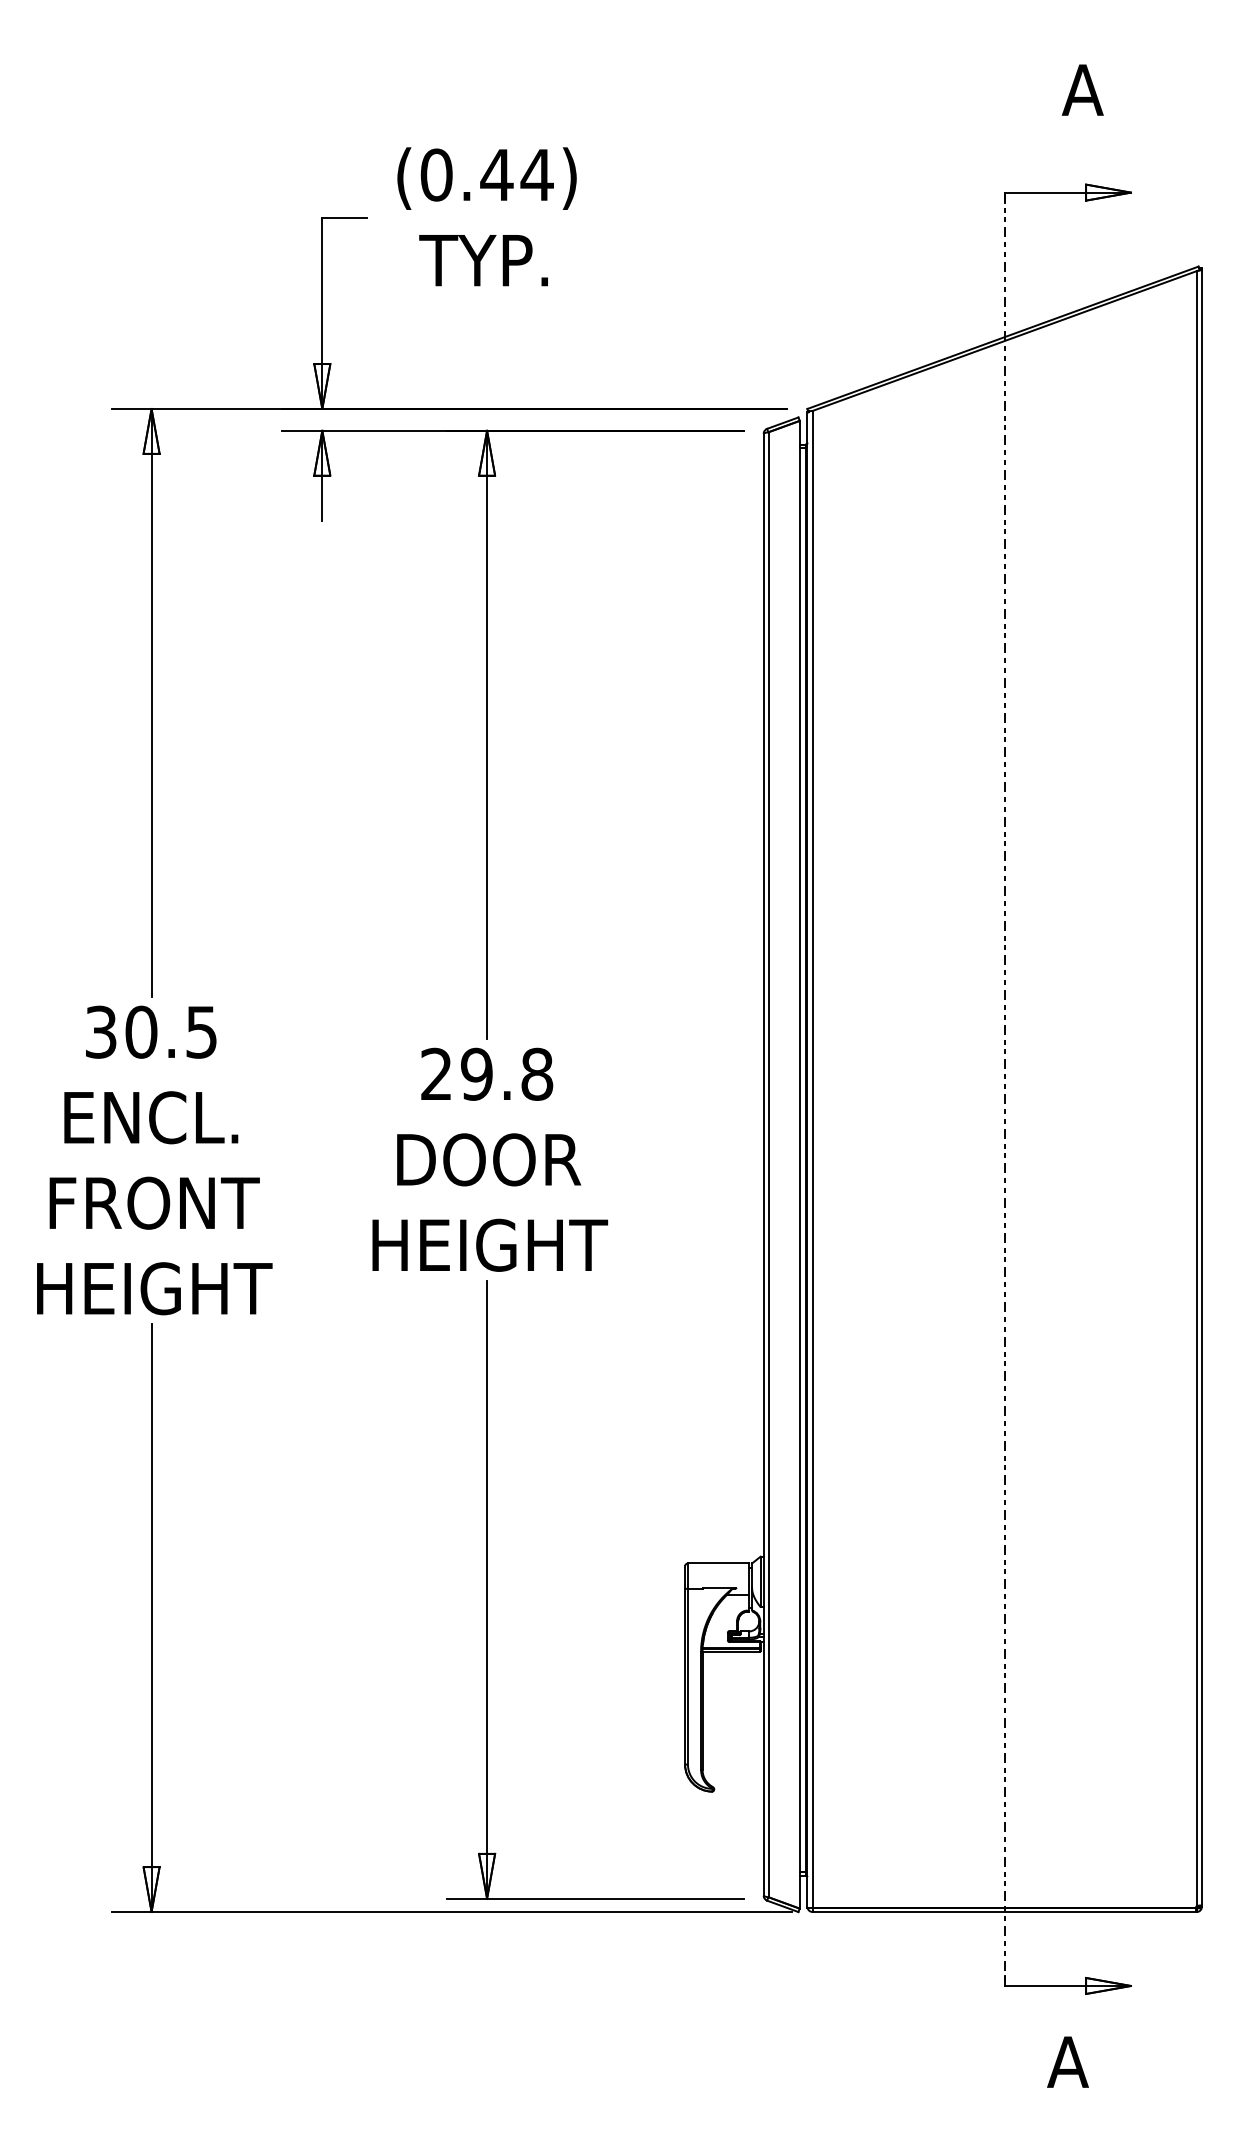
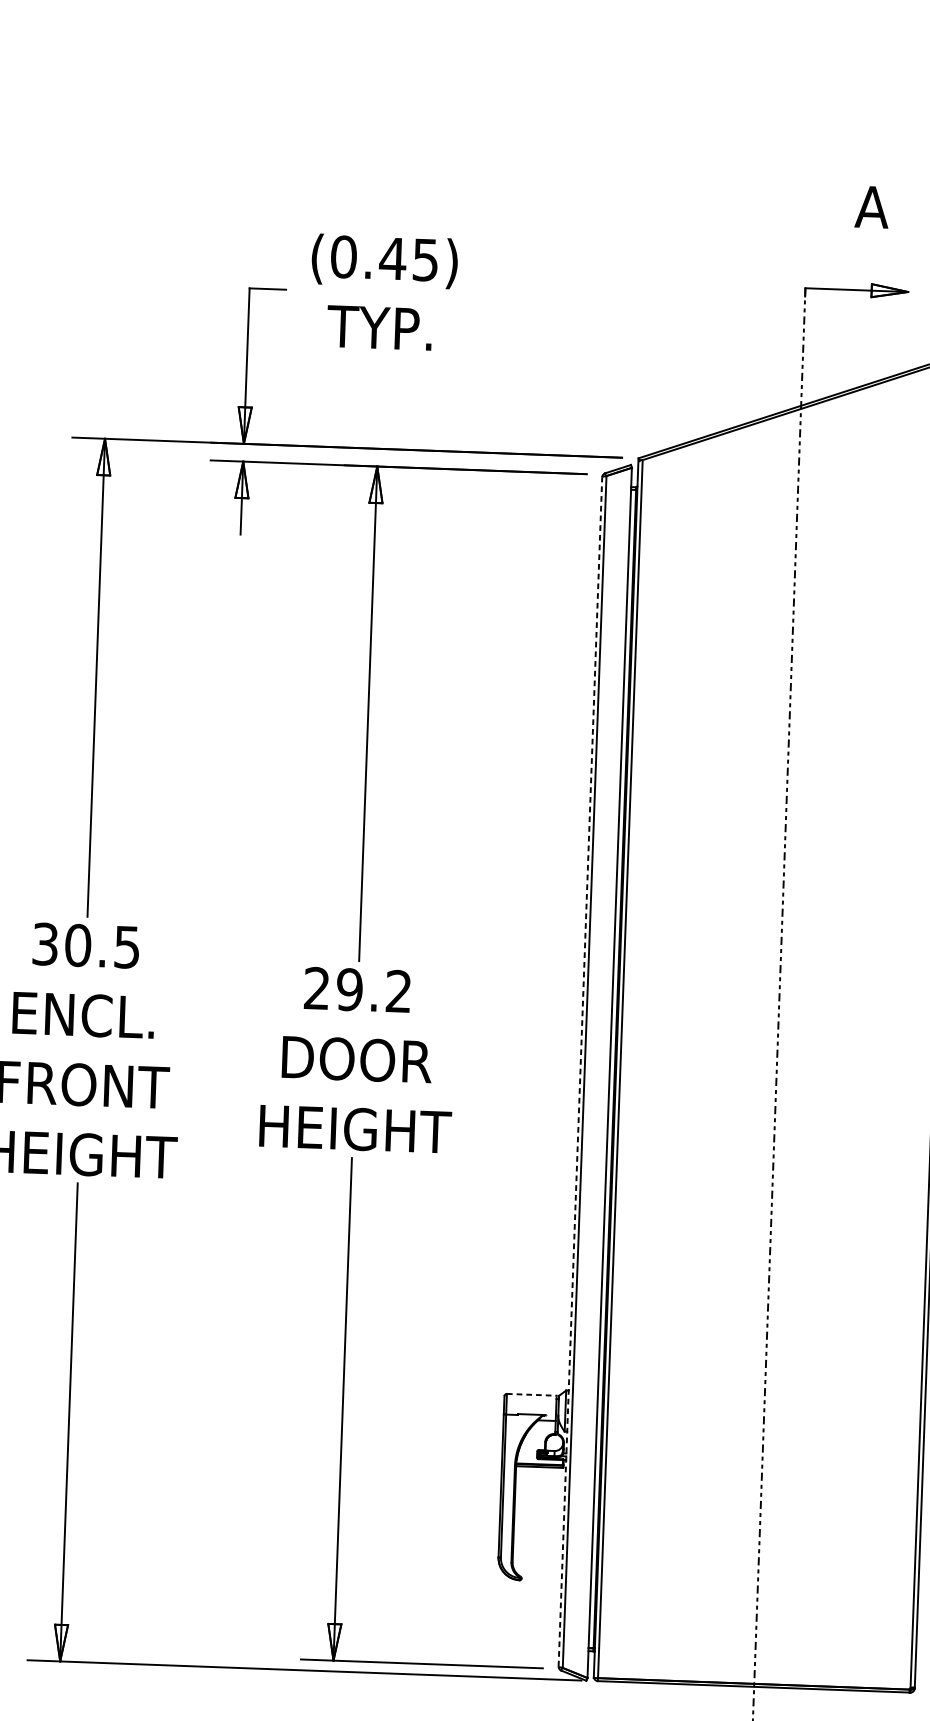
text: (536, 175) -> (425, 260), (0.44) -> (0.45)
text: (537, 1073) -> (399, 990), 29.8 -> 29.2
line: (763, 1164) -> (580, 1071), solid -> dashed
line: (718, 1563) -> (531, 1394), solid -> dashed

